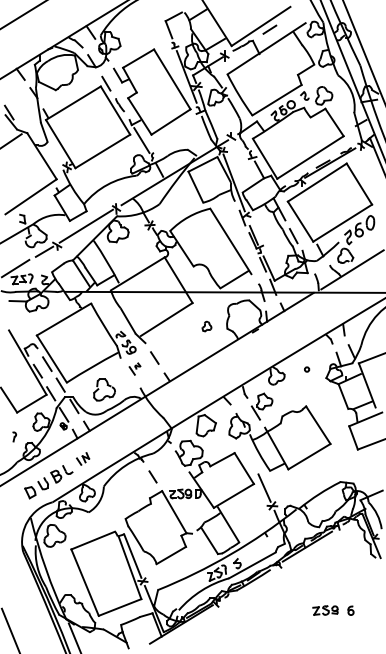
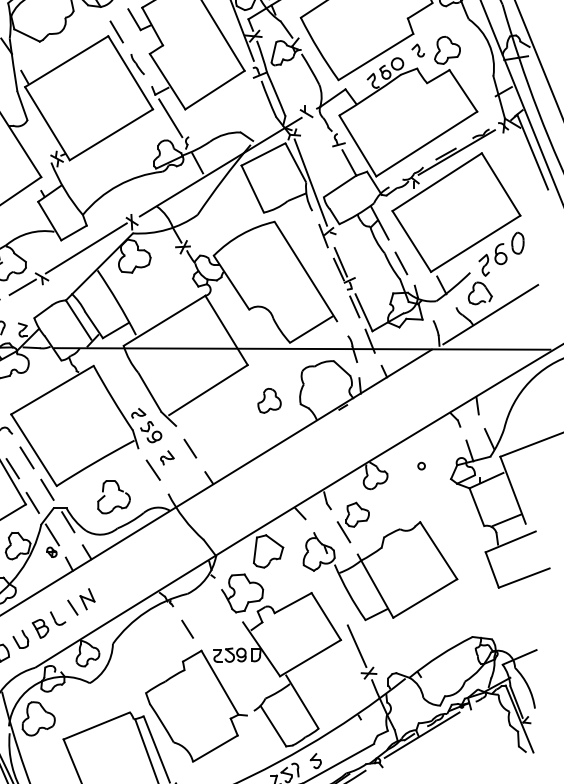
part: (206, 326) -> (268, 400), size x1.67
part: (134, 368) -> (159, 464), size x1.67
part: (82, 458) -> (80, 601), size x1.43

